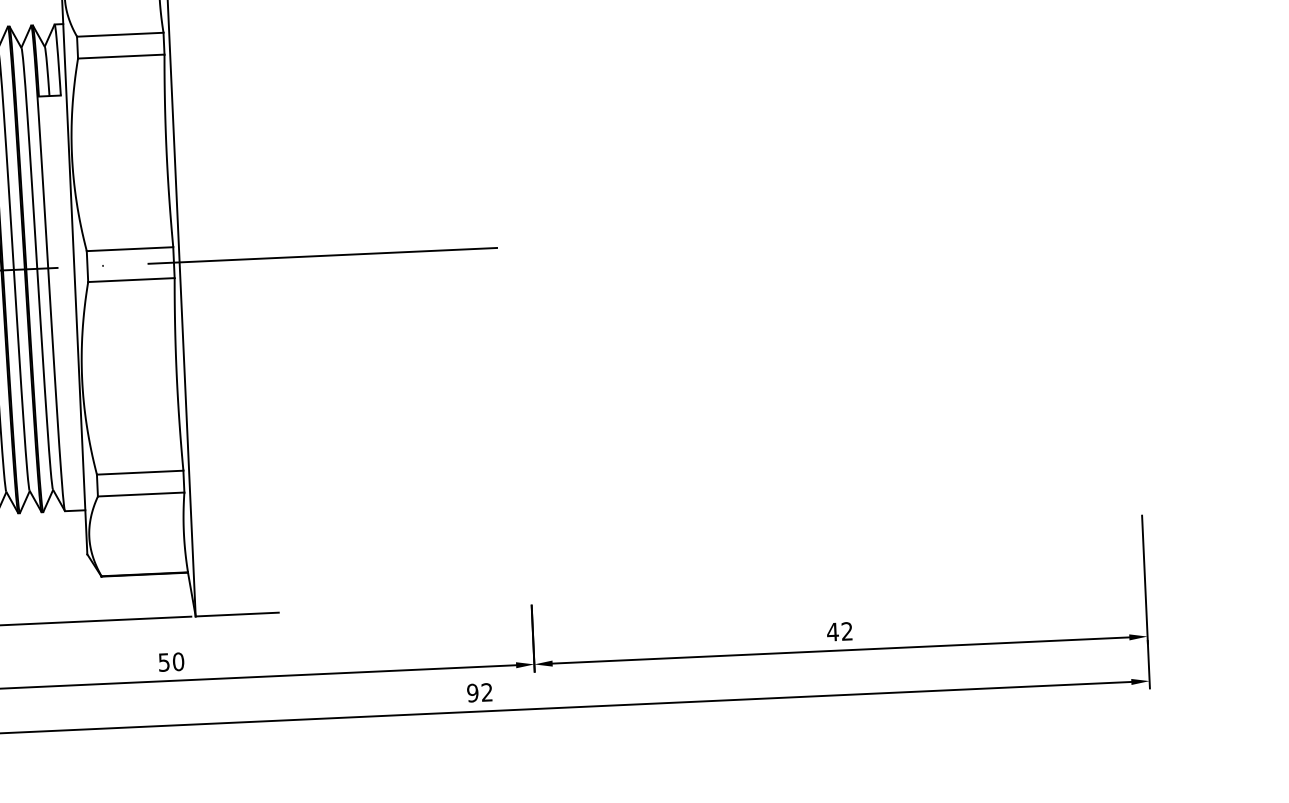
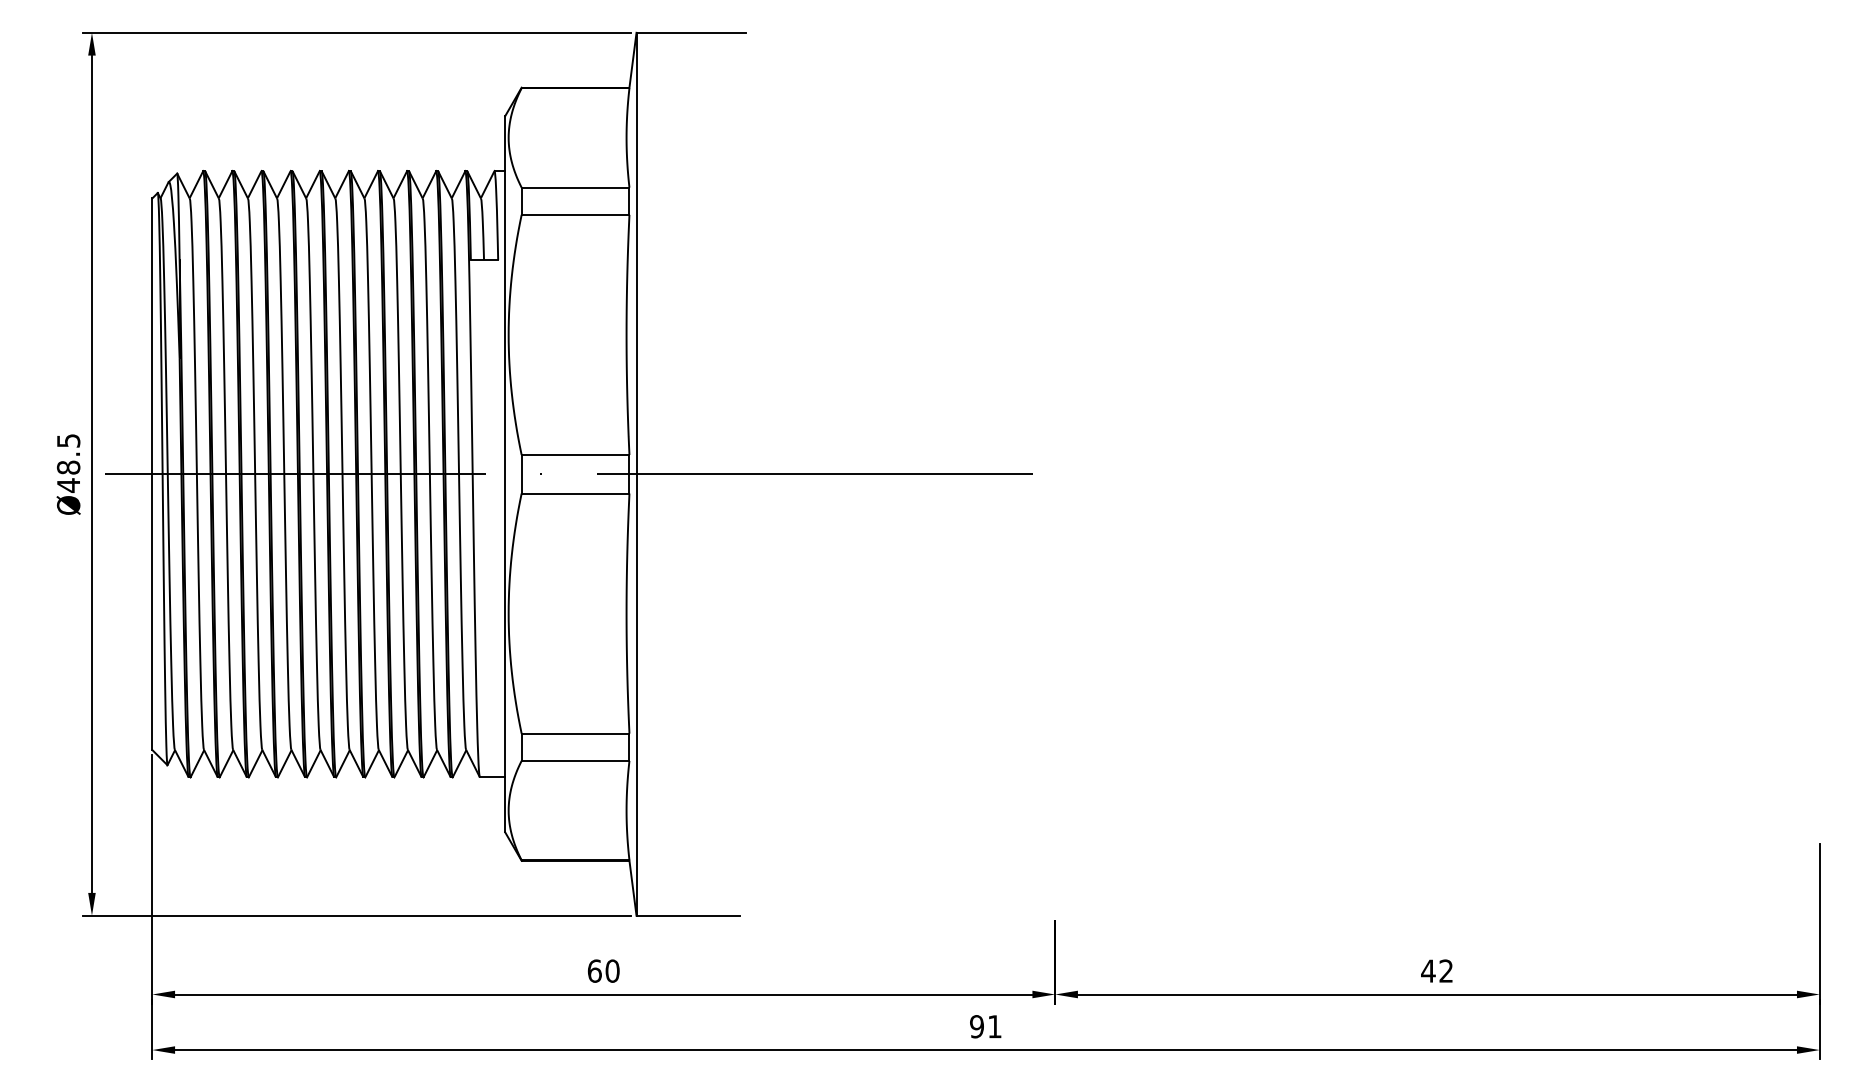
text: (163, 661) -> (594, 970), 50 -> 60
text: (486, 692) -> (994, 1026), 92 -> 91

